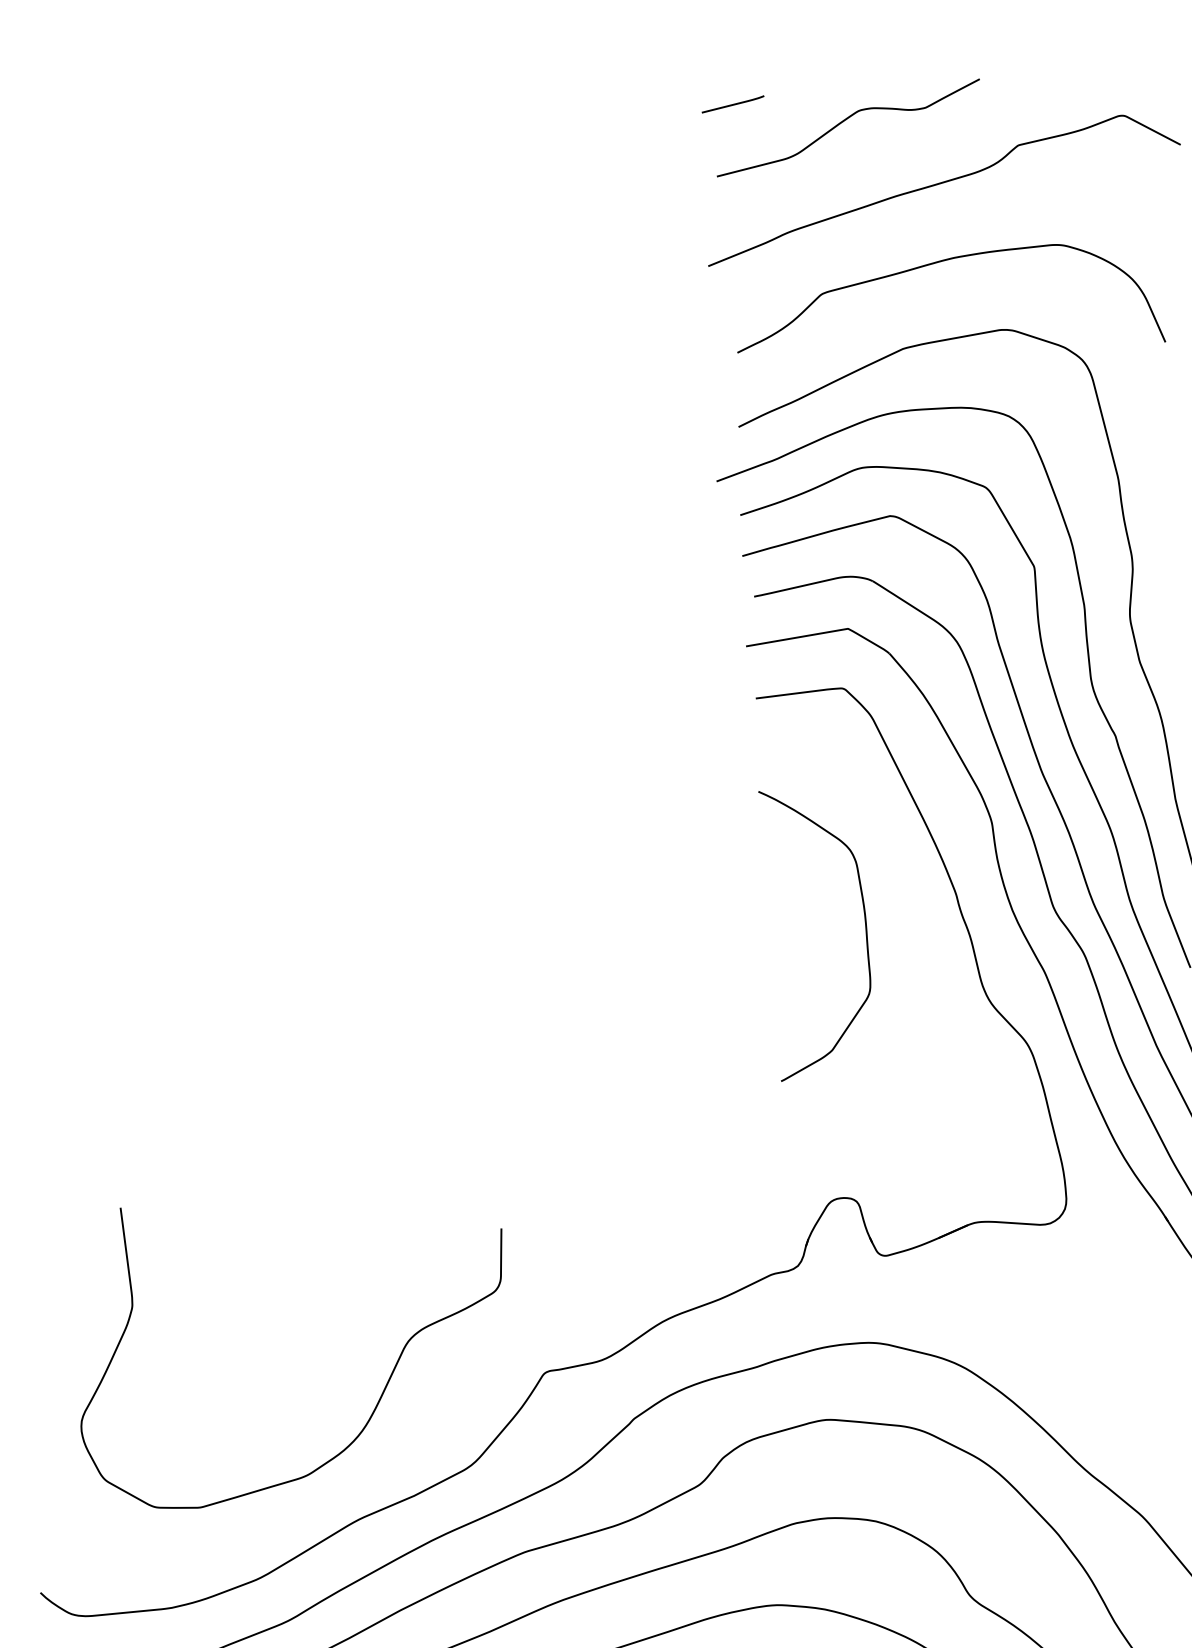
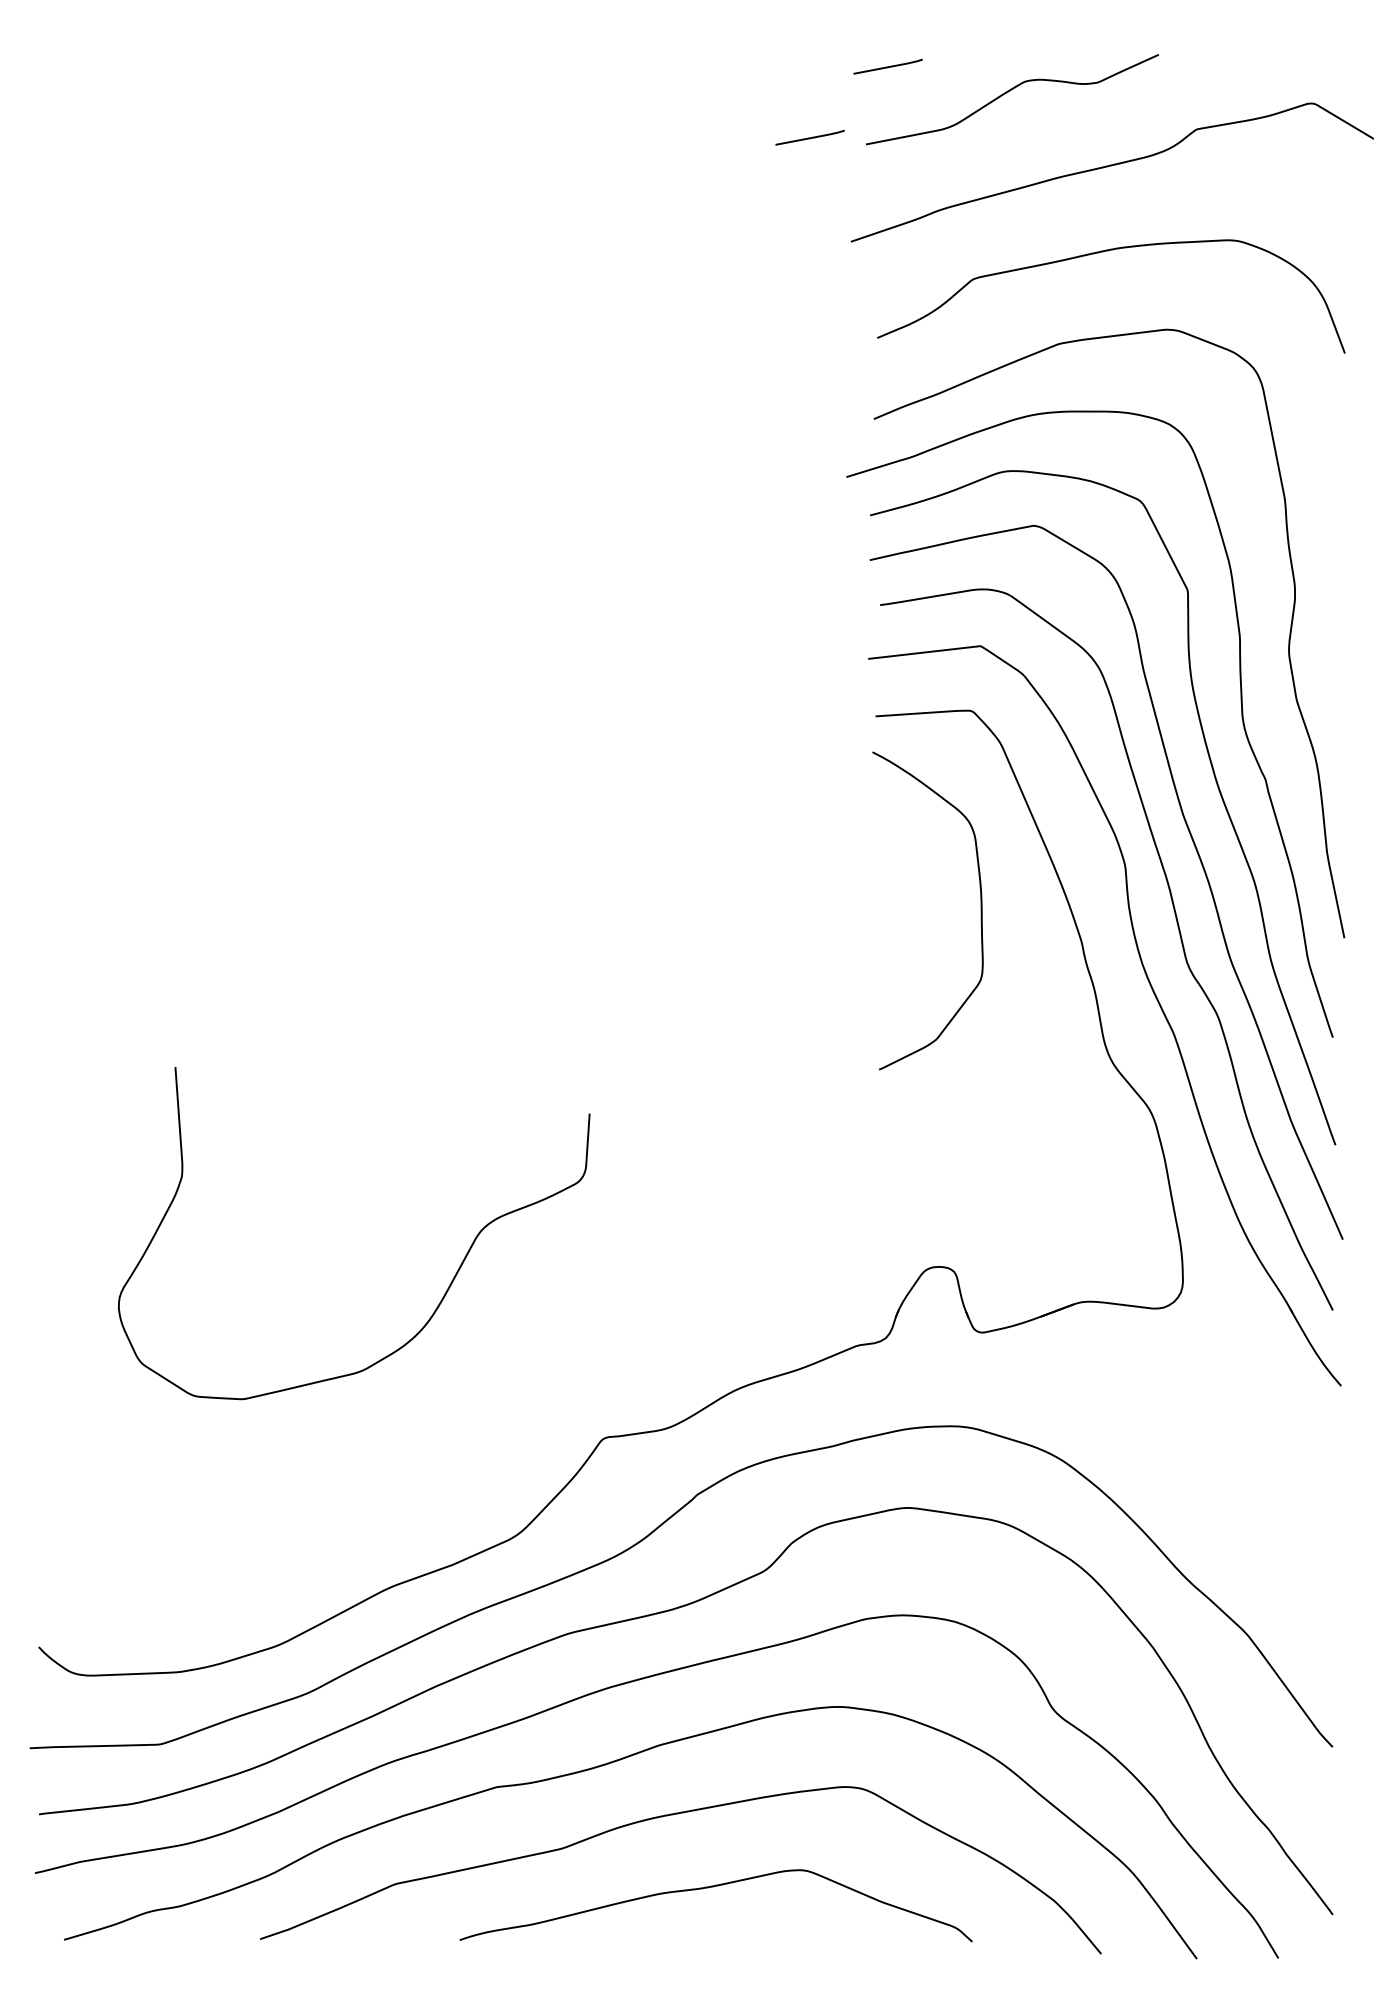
line: (664, 173) -> (809, 137), added
curve: (865, 930) -> (980, 910), moved
curve: (383, 1390) -> (450, 1282), moved

